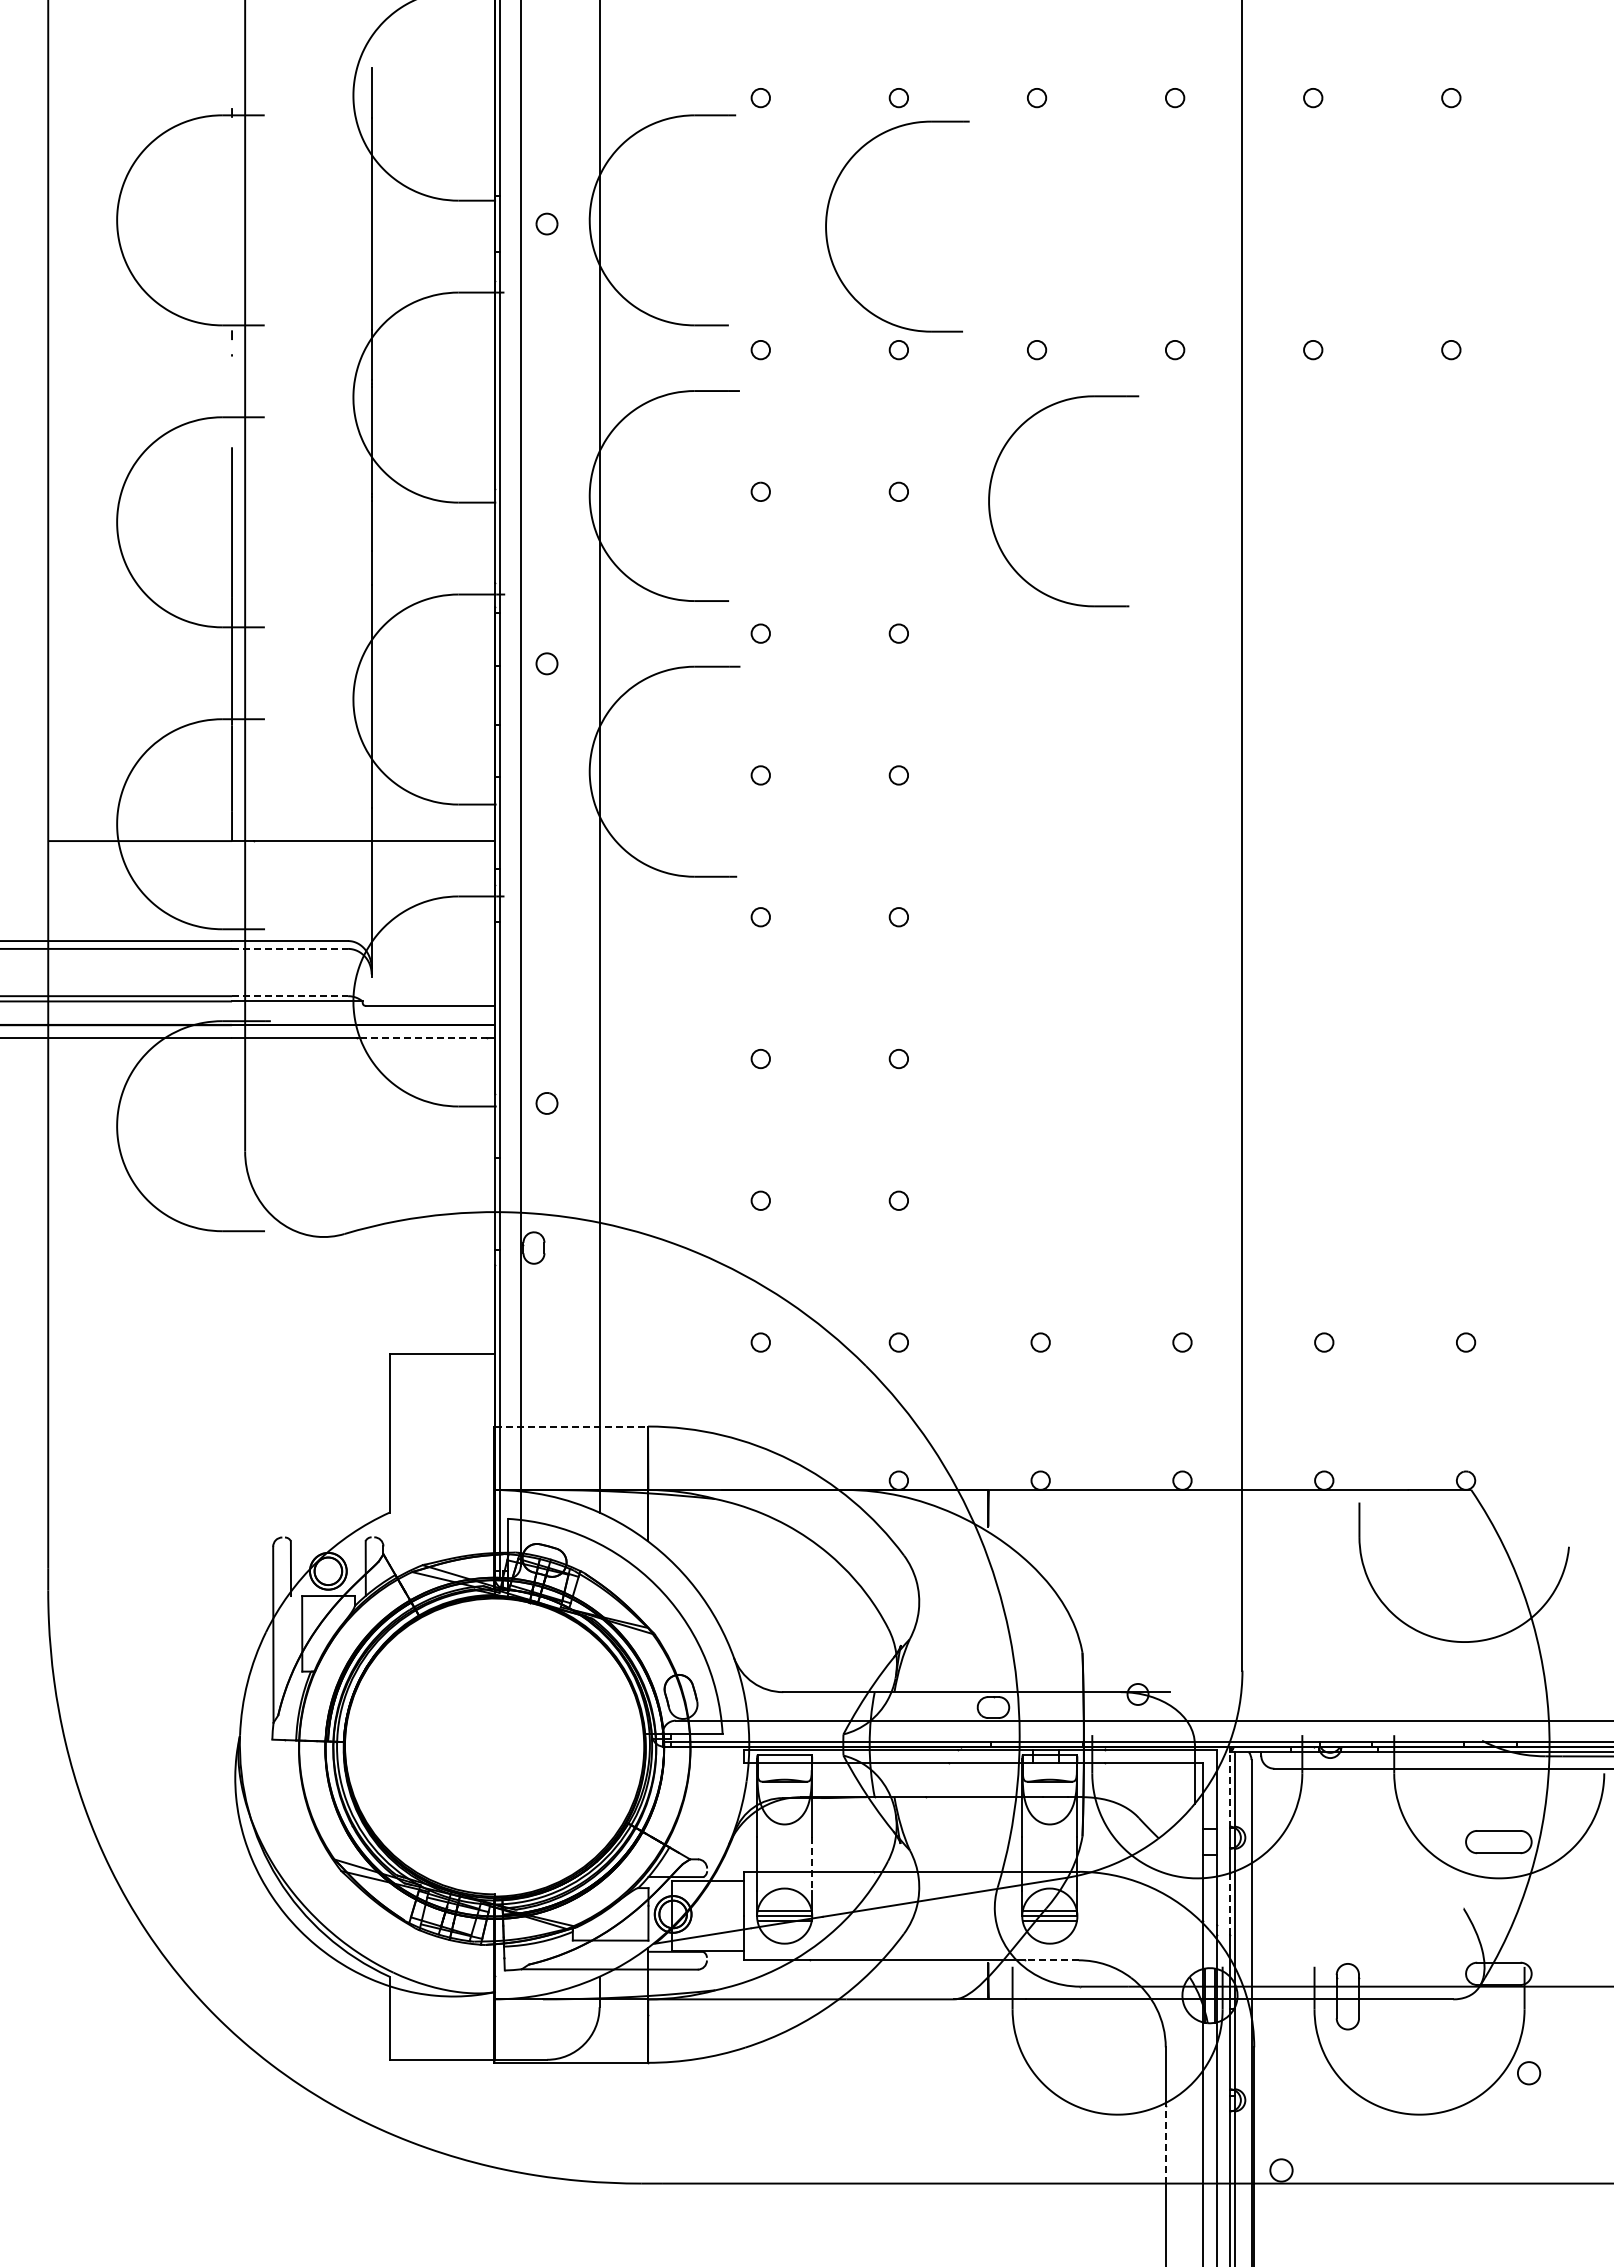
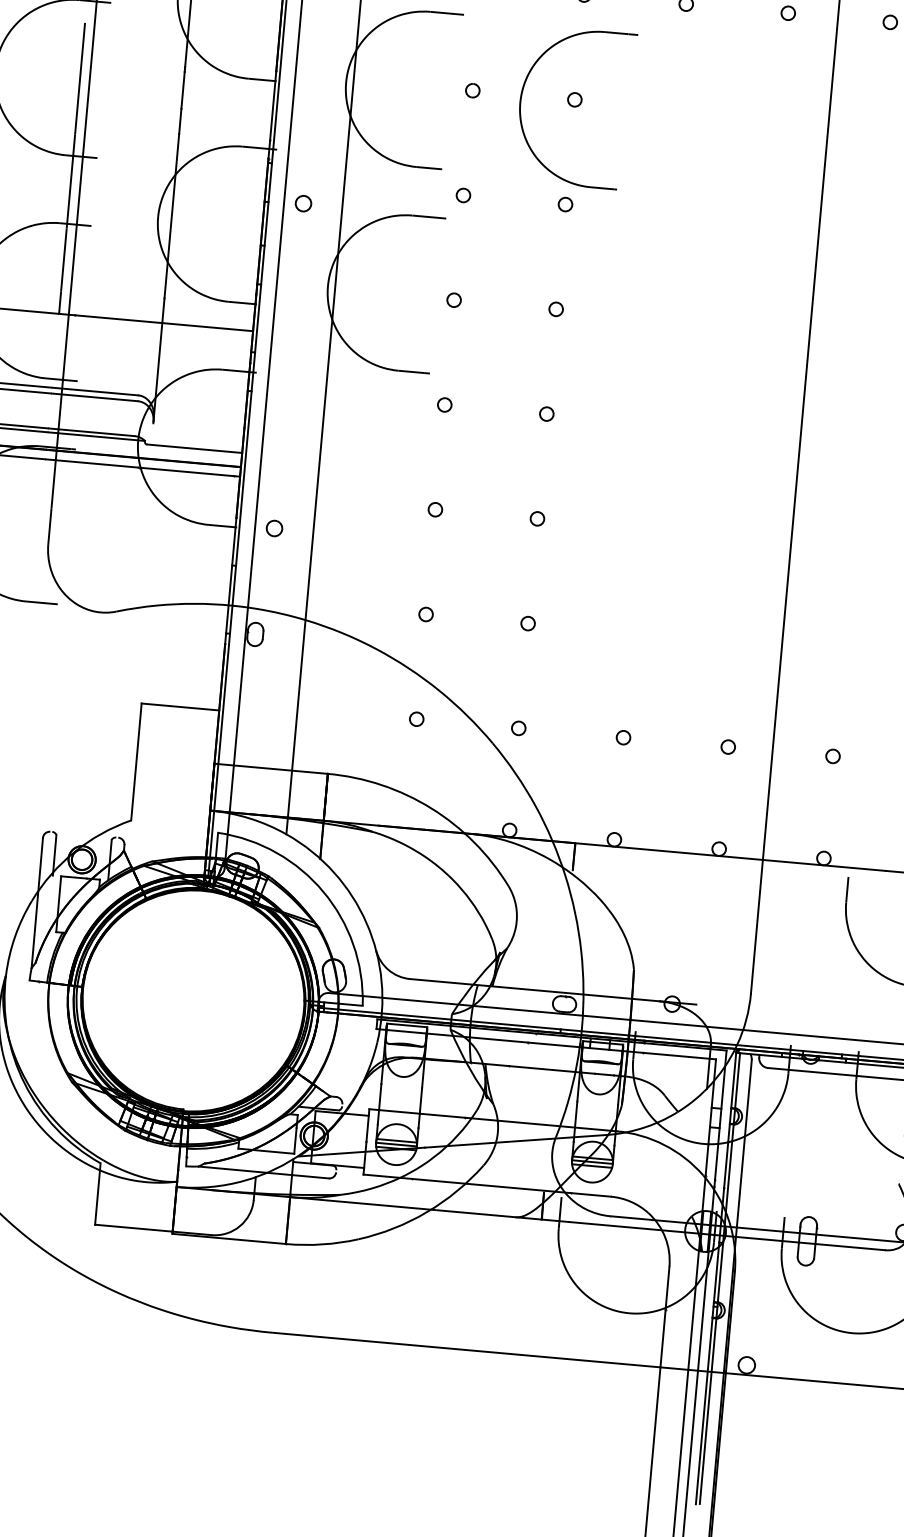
part: (990, 496) -> (521, 99), moved
line: (290, 948) -> (95, 397), dashed -> solid
line: (290, 996) -> (92, 432), dashed -> solid
line: (423, 1038) -> (187, 472), dashed -> solid
line: (571, 1426) -> (271, 768), dashed -> solid
line: (1229, 1788) -> (733, 1079), dashed -> solid
line: (812, 1864) -> (420, 1108), dashed -> solid
line: (1229, 1904) -> (725, 1165), dashed -> solid
line: (1052, 1960) -> (591, 1195), dashed -> solid
line: (1165, 2144) -> (662, 1338), dashed -> solid

